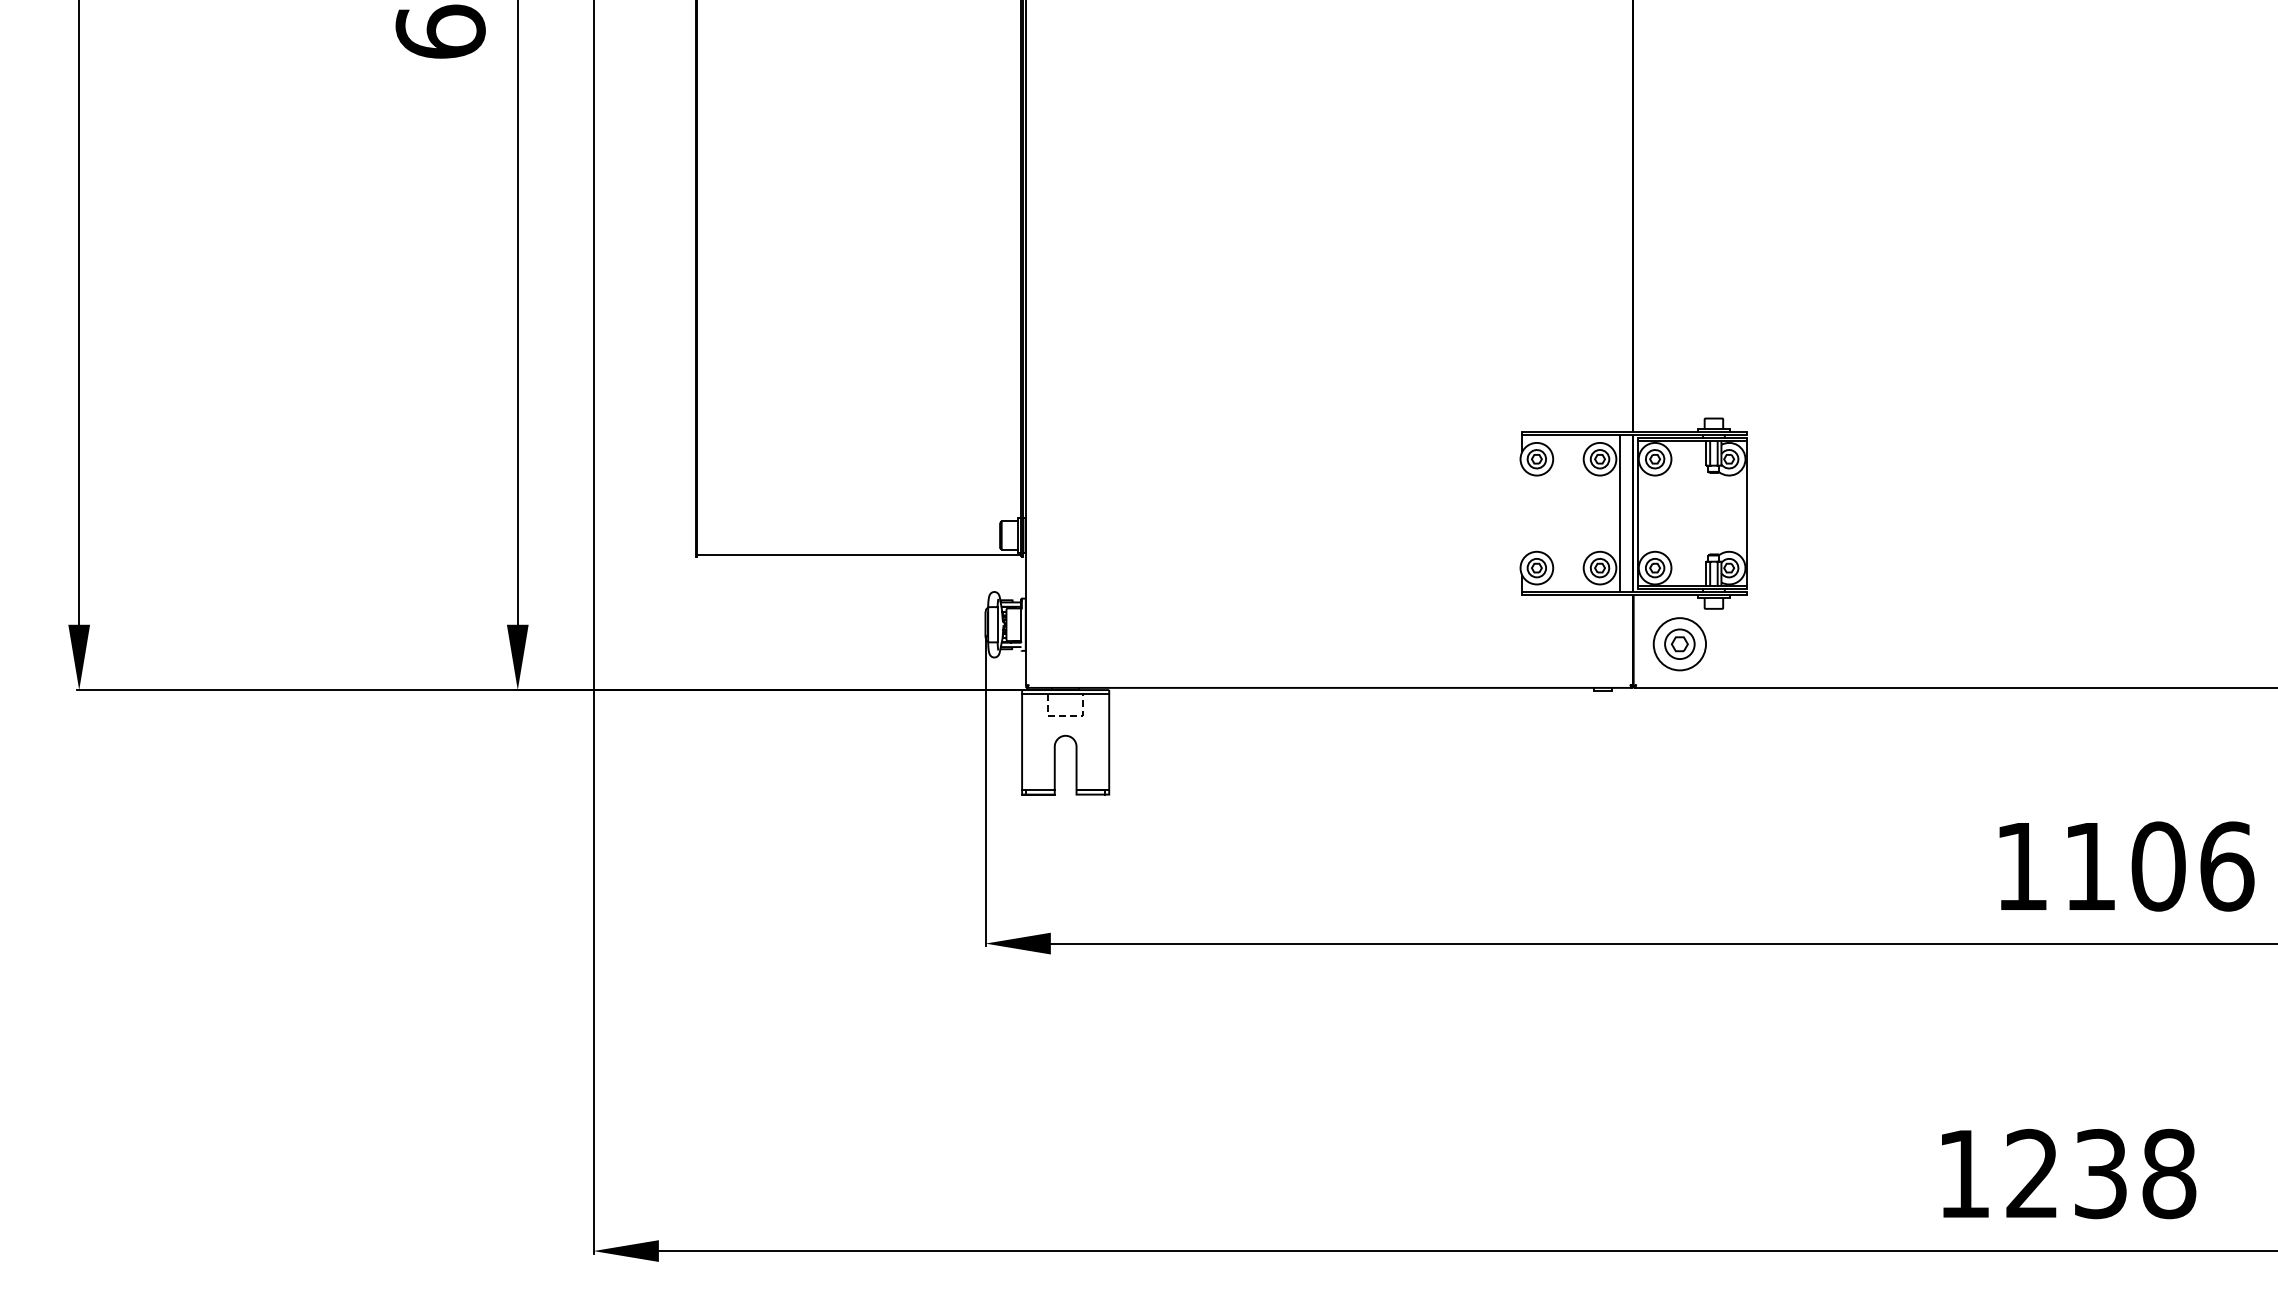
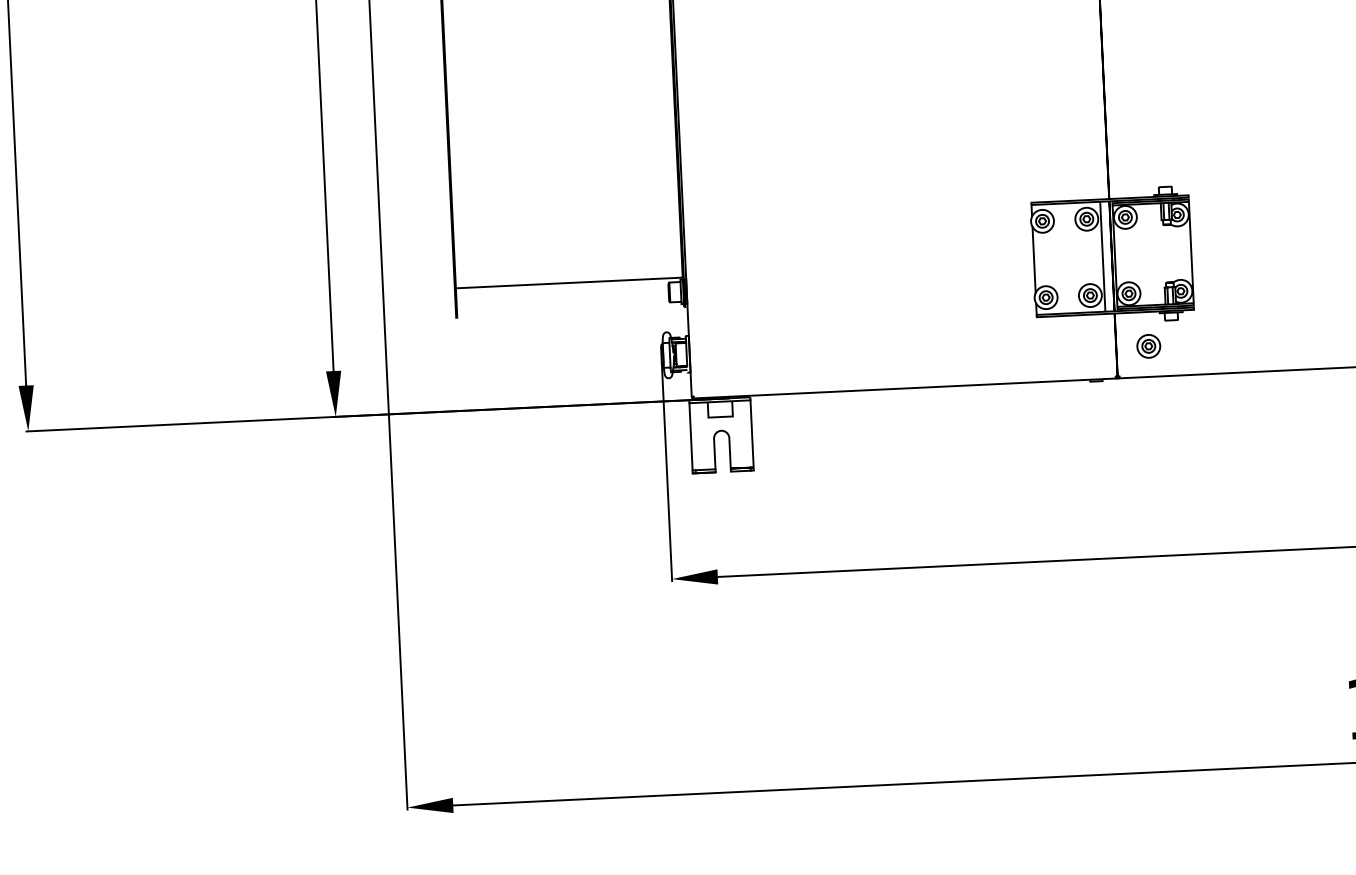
line: (1522, 513) -> (1034, 259), added
line: (859, 555) -> (569, 283), moved
part: (1679, 644) -> (1148, 346), size x0.62
line: (1066, 716) -> (721, 417), dashed -> solid

